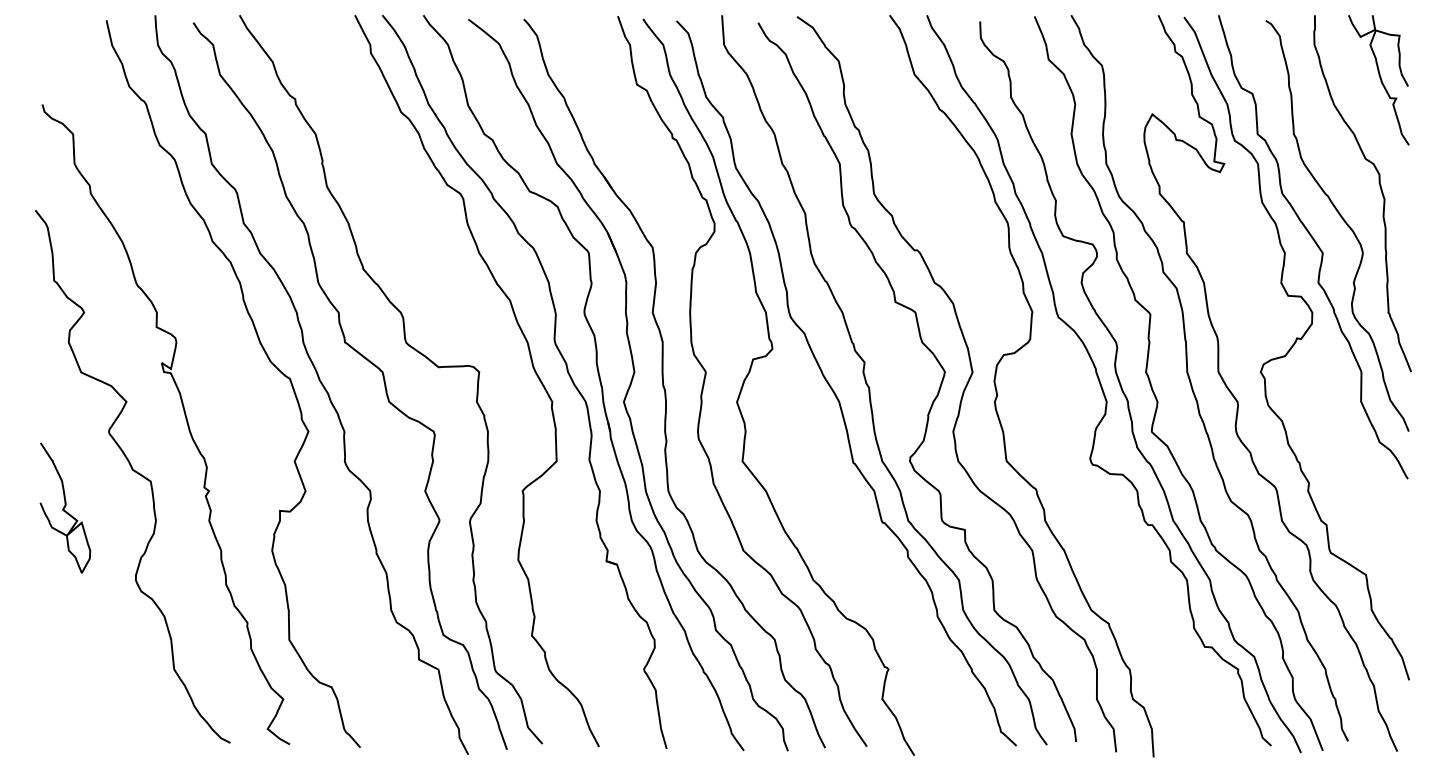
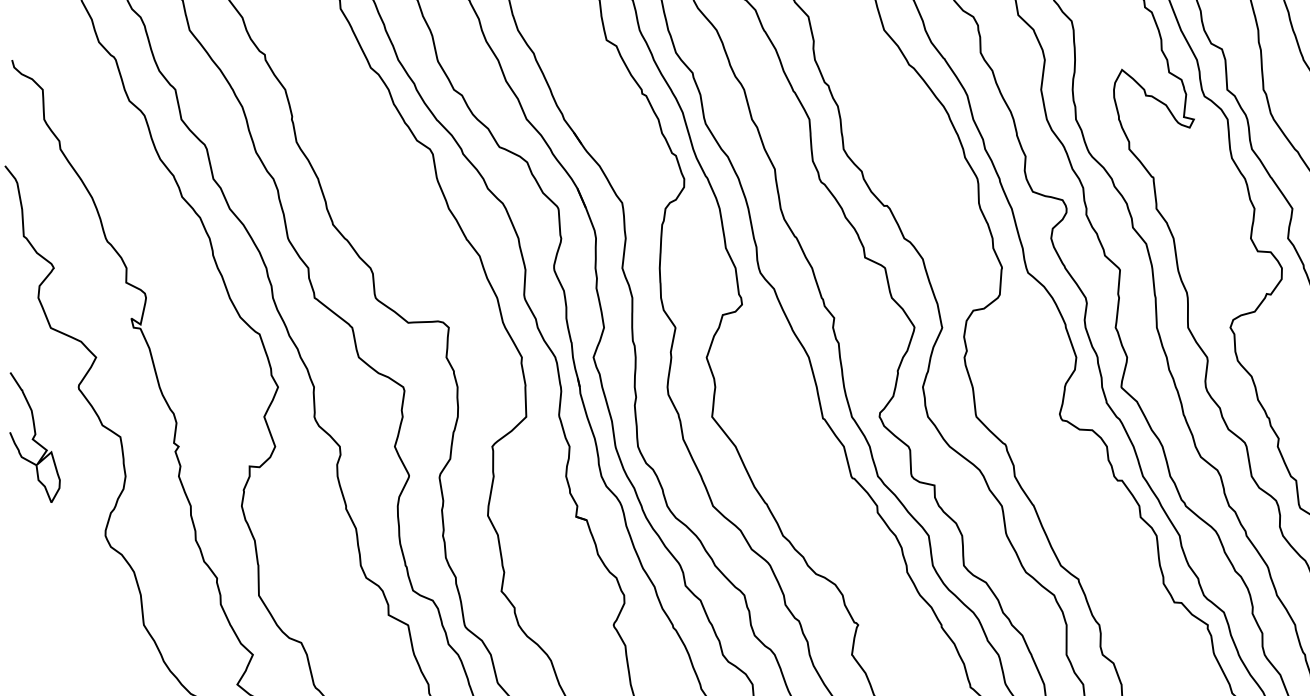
curve: (65, 507) -> (35, 437), moved

